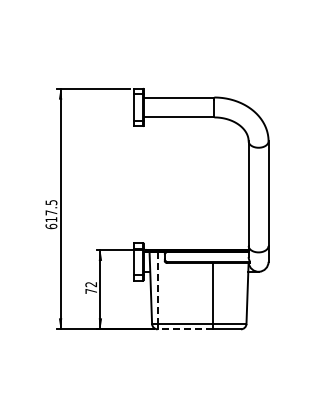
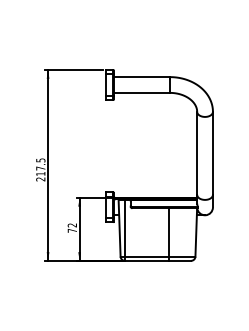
text: (51, 226) -> (40, 179), 617.5 -> 217.5
line: (157, 288) -> (124, 228), dashed -> solid
line: (185, 329) -> (147, 261), dashed -> solid

